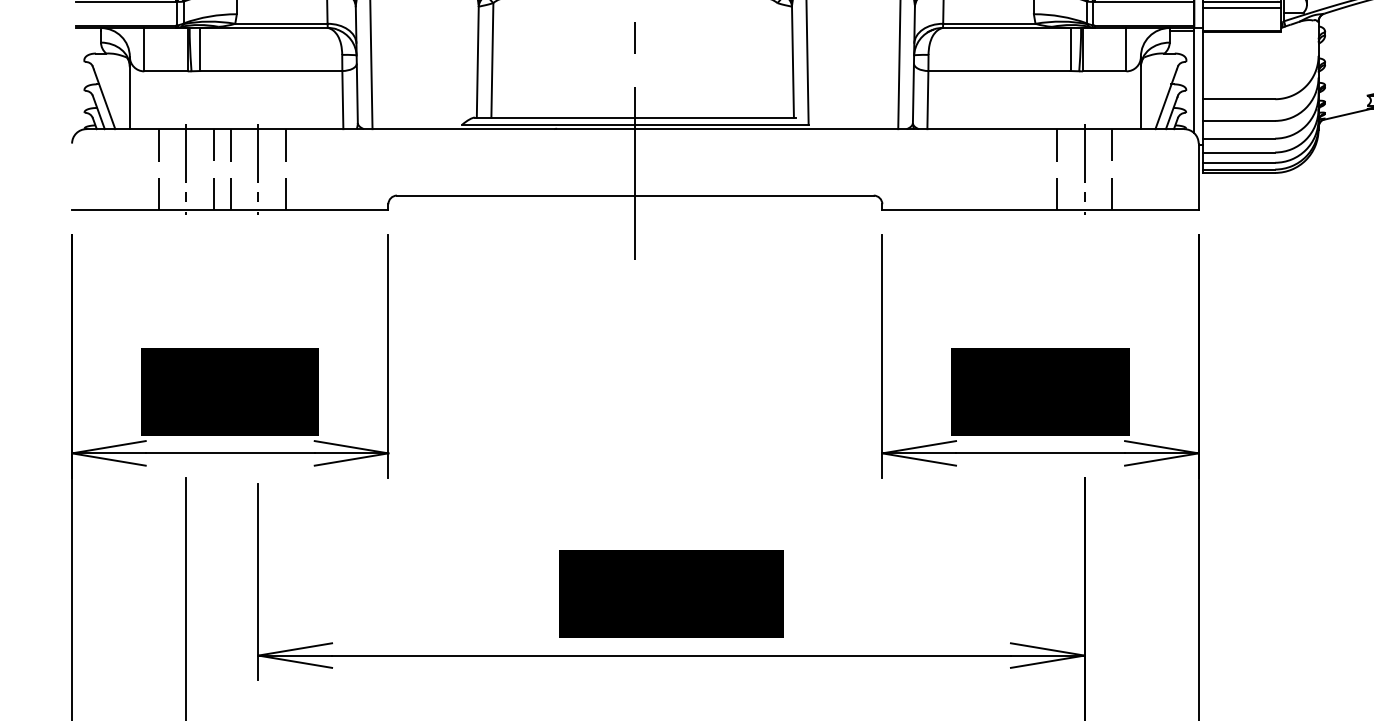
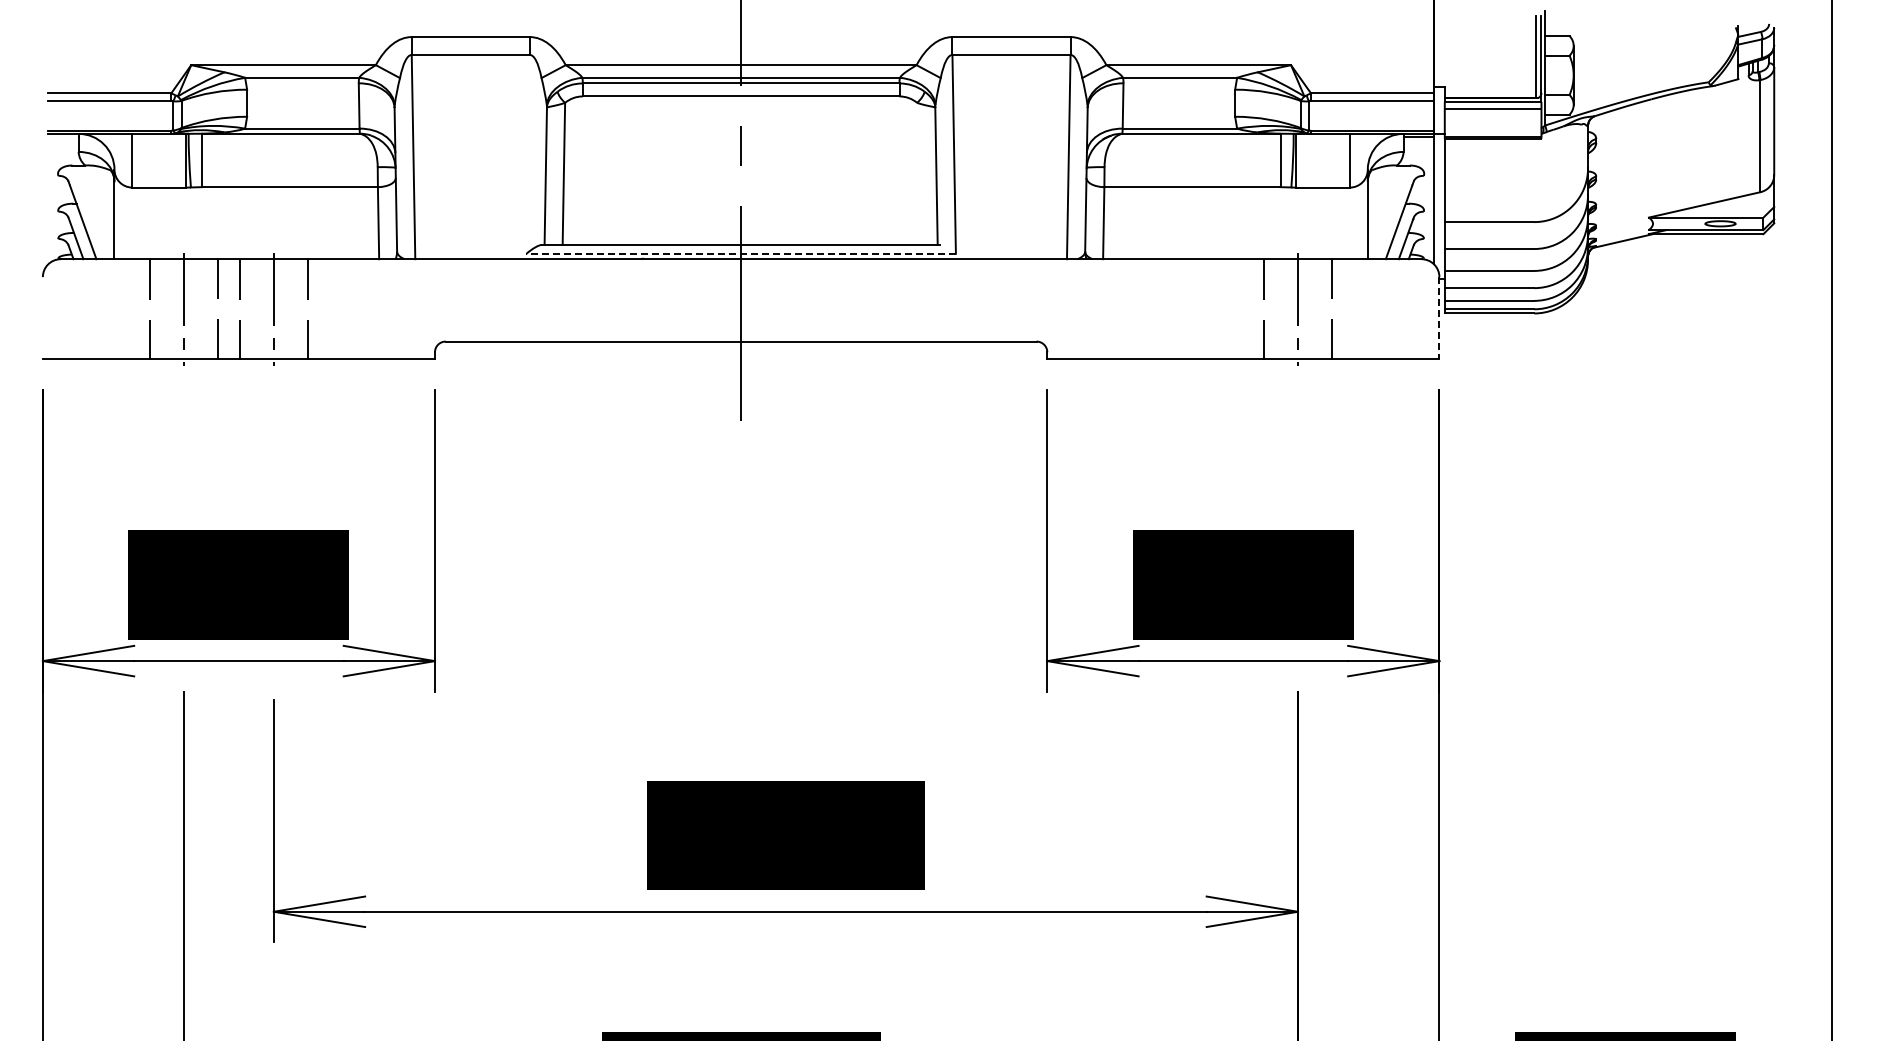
line: (635, 124) -> (741, 253), solid -> dashed
line: (1198, 176) -> (1439, 318), solid -> dashed

